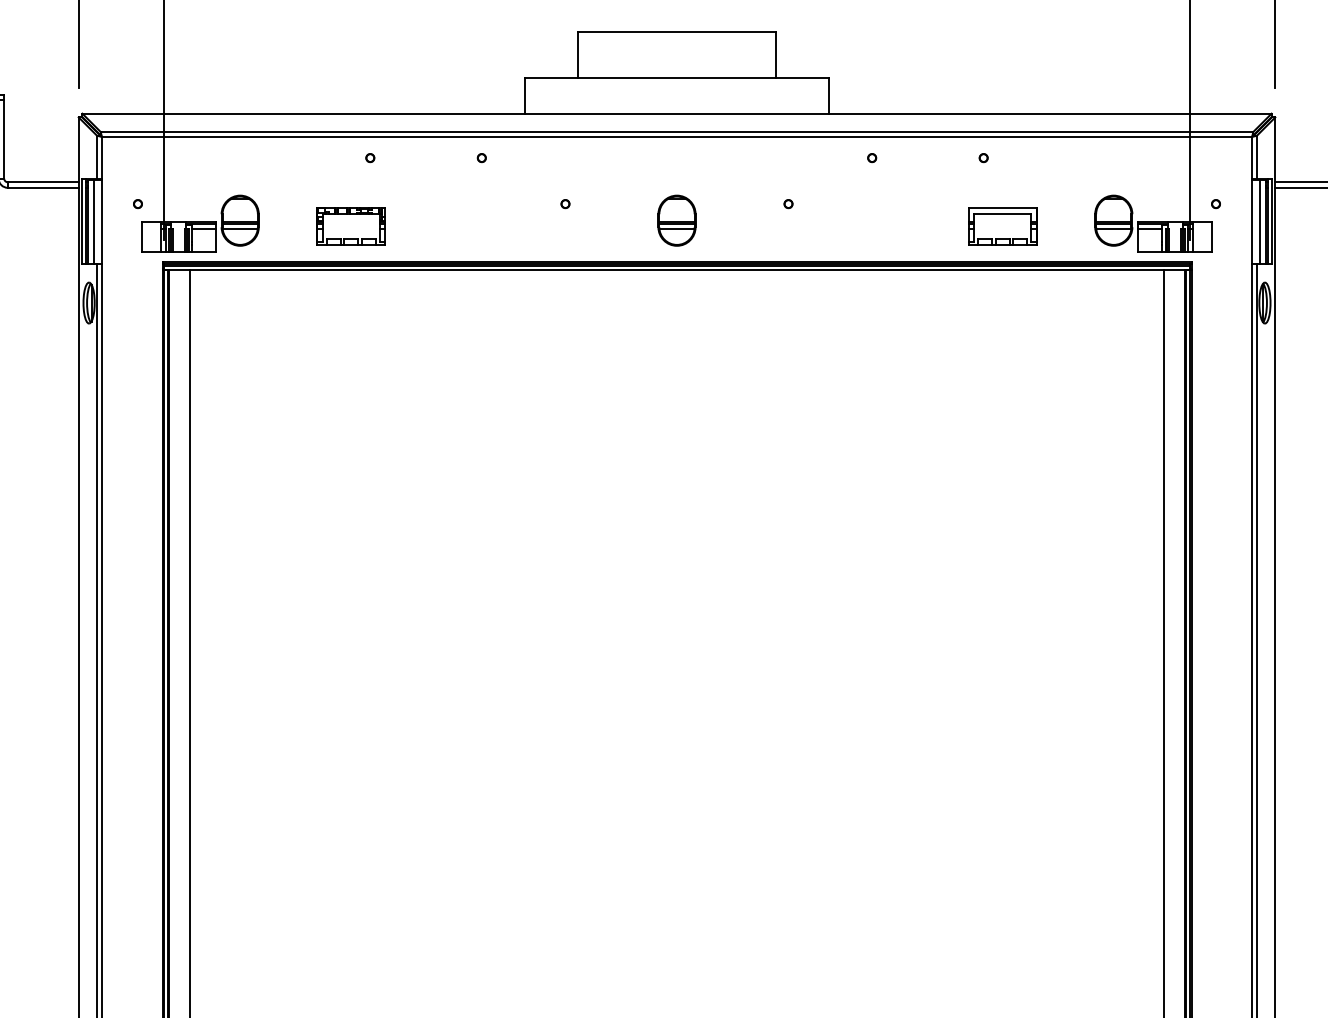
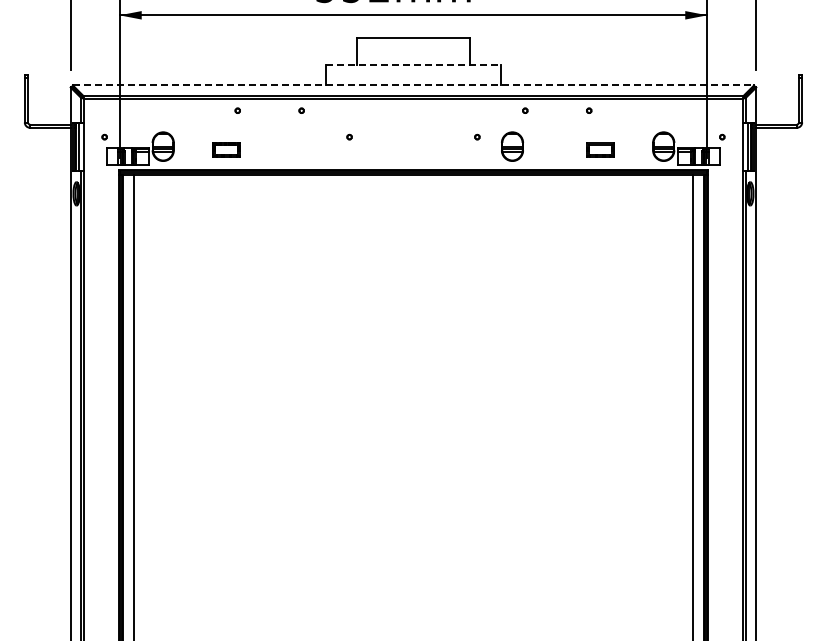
line: (677, 79) -> (413, 65), solid -> dashed
line: (677, 113) -> (413, 85), solid -> dashed
part: (677, 220) -> (512, 146), moved
part: (350, 225) -> (226, 149), size x0.7
part: (1003, 225) -> (600, 149), size x0.7

